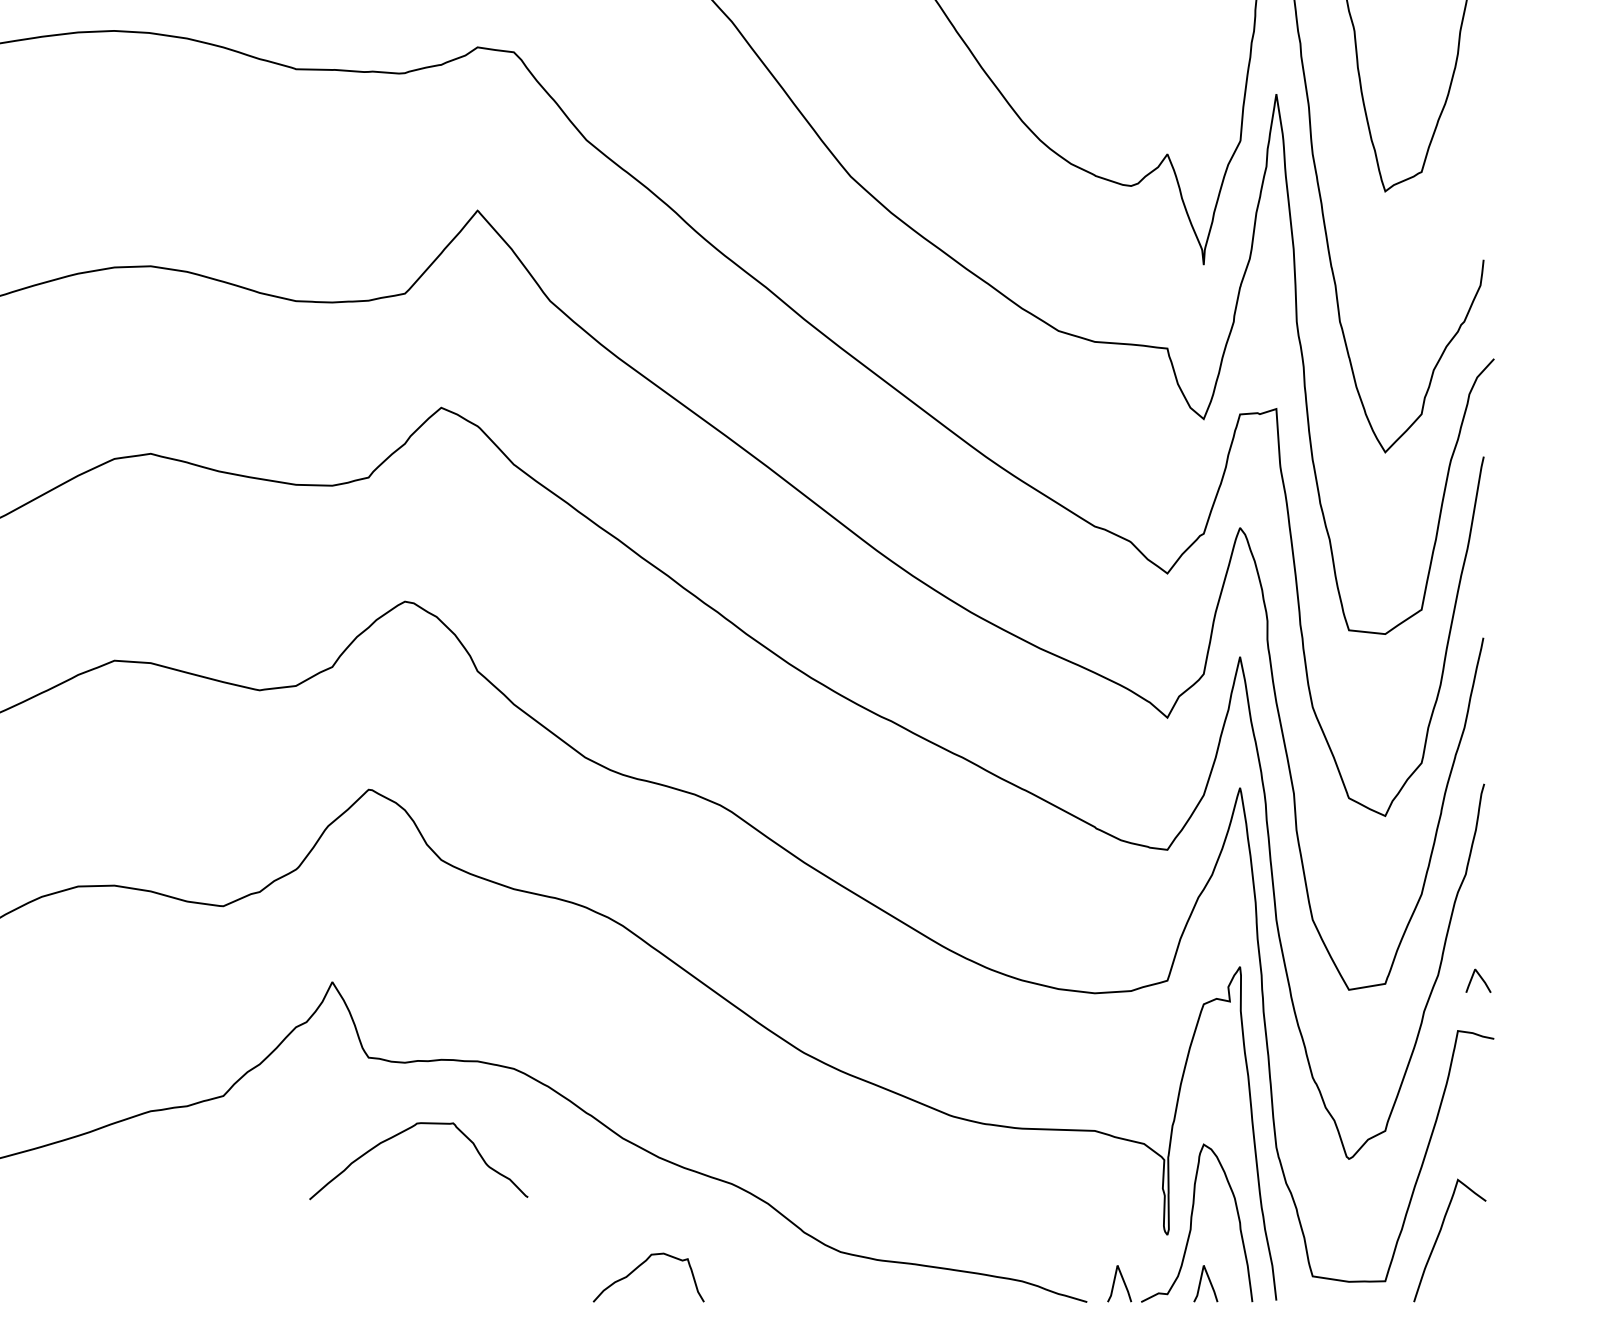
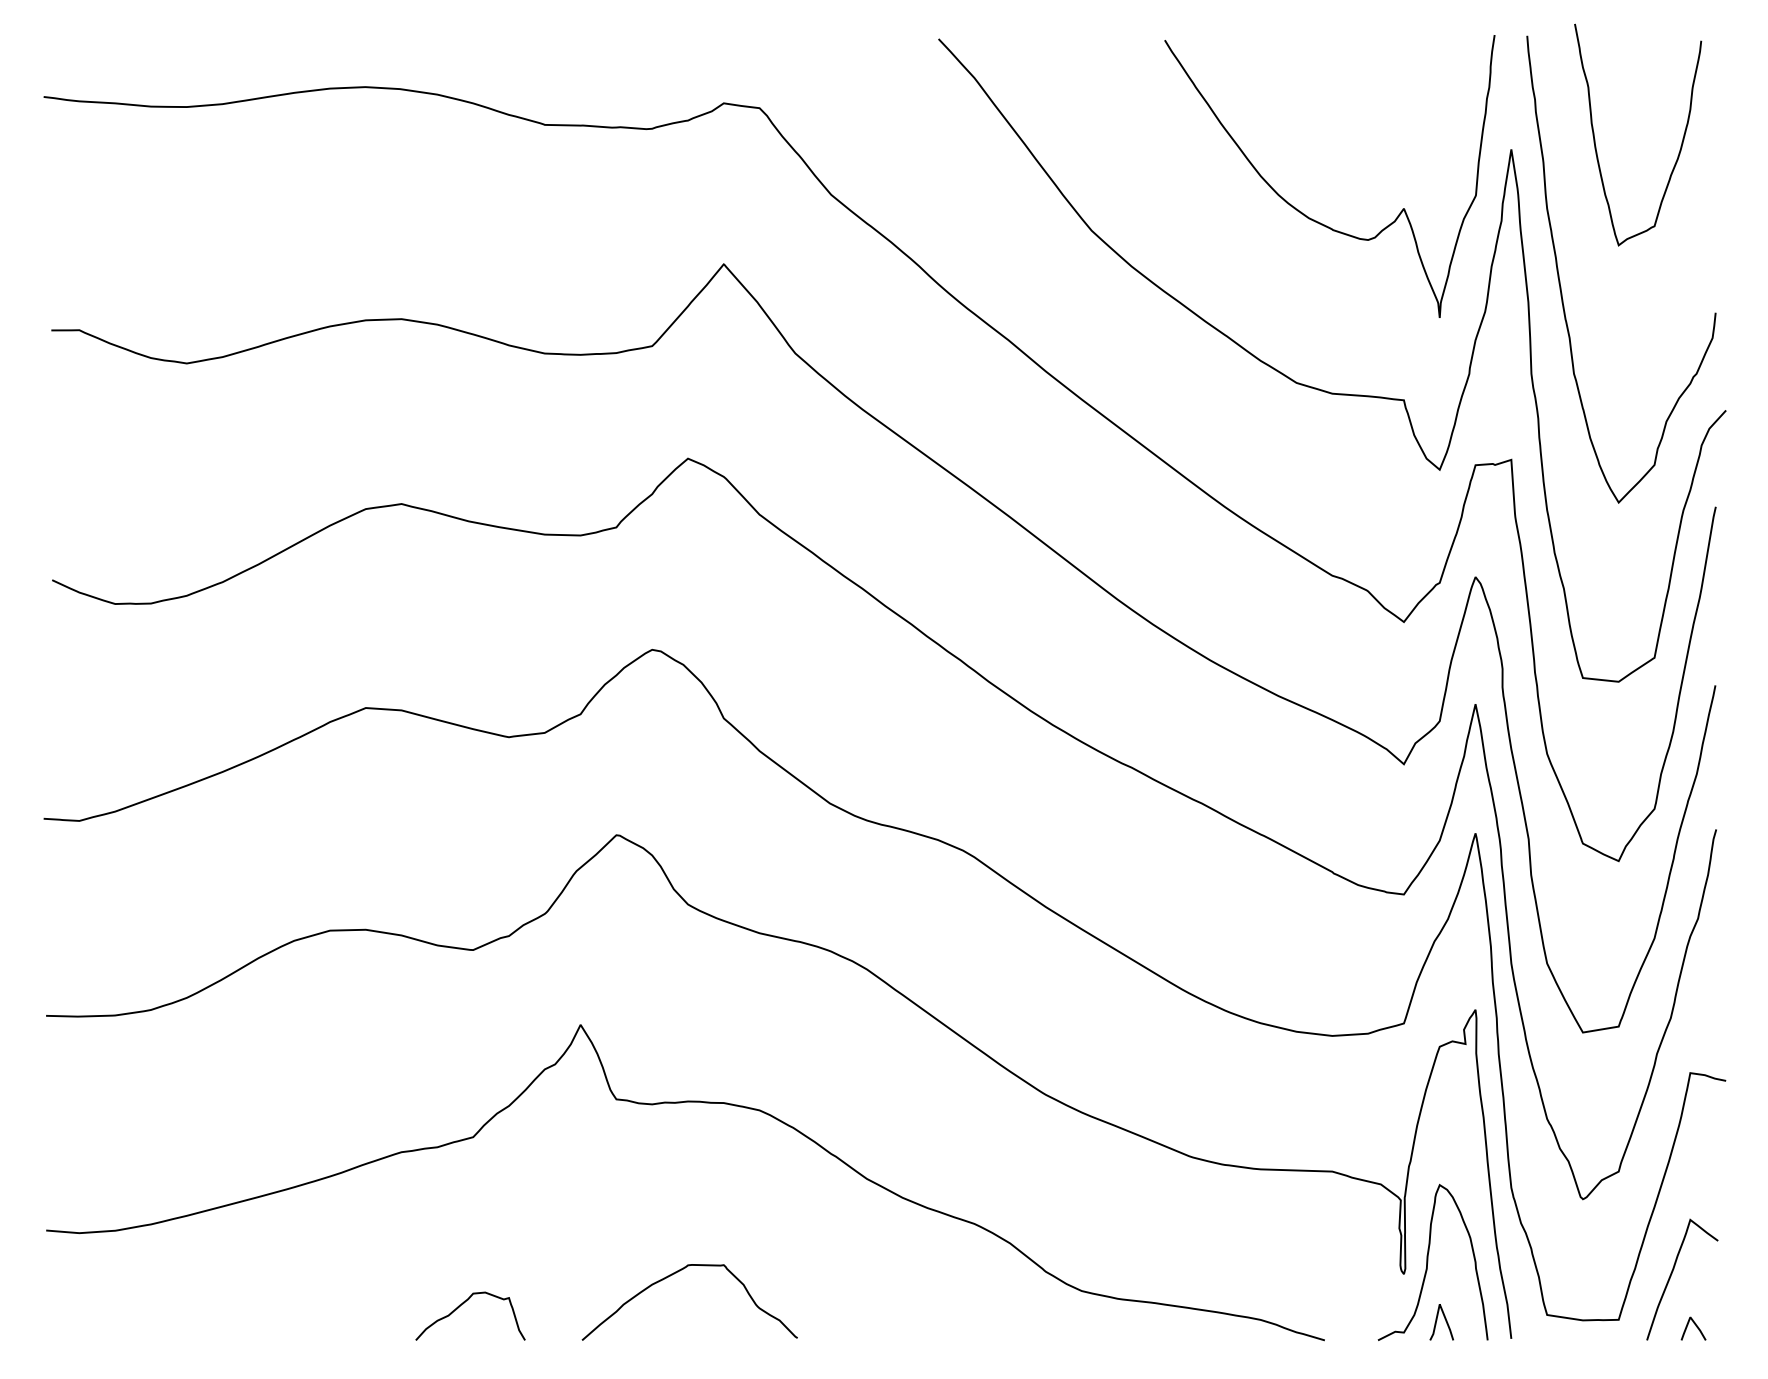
line: (1481, 979) -> (1696, 1327), moved
curve: (403, 1132) -> (674, 1274), moved
curve: (641, 1265) -> (463, 1304), moved
curve: (1123, 1282) -> (1360, 1321), removed

